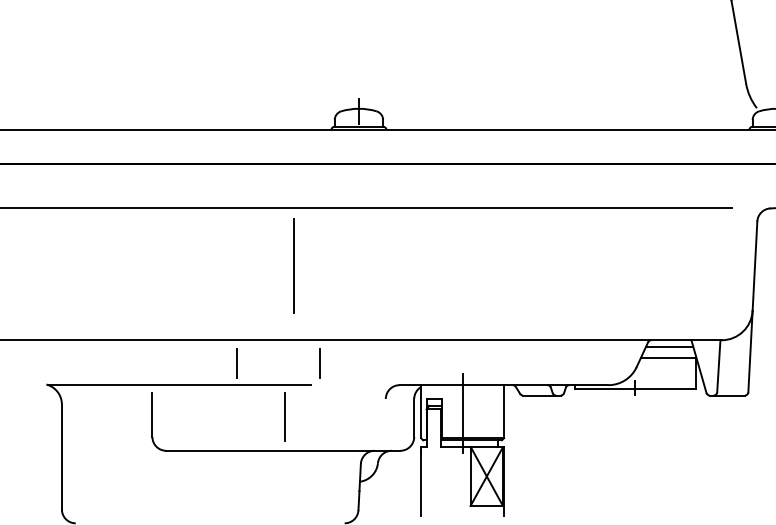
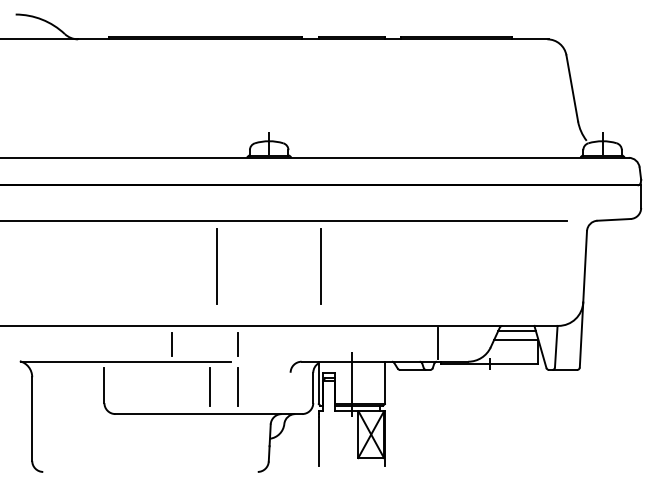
line: (424, 265) -> (321, 266), added
line: (571, 362) -> (438, 343), added
line: (319, 416) -> (237, 386), added

